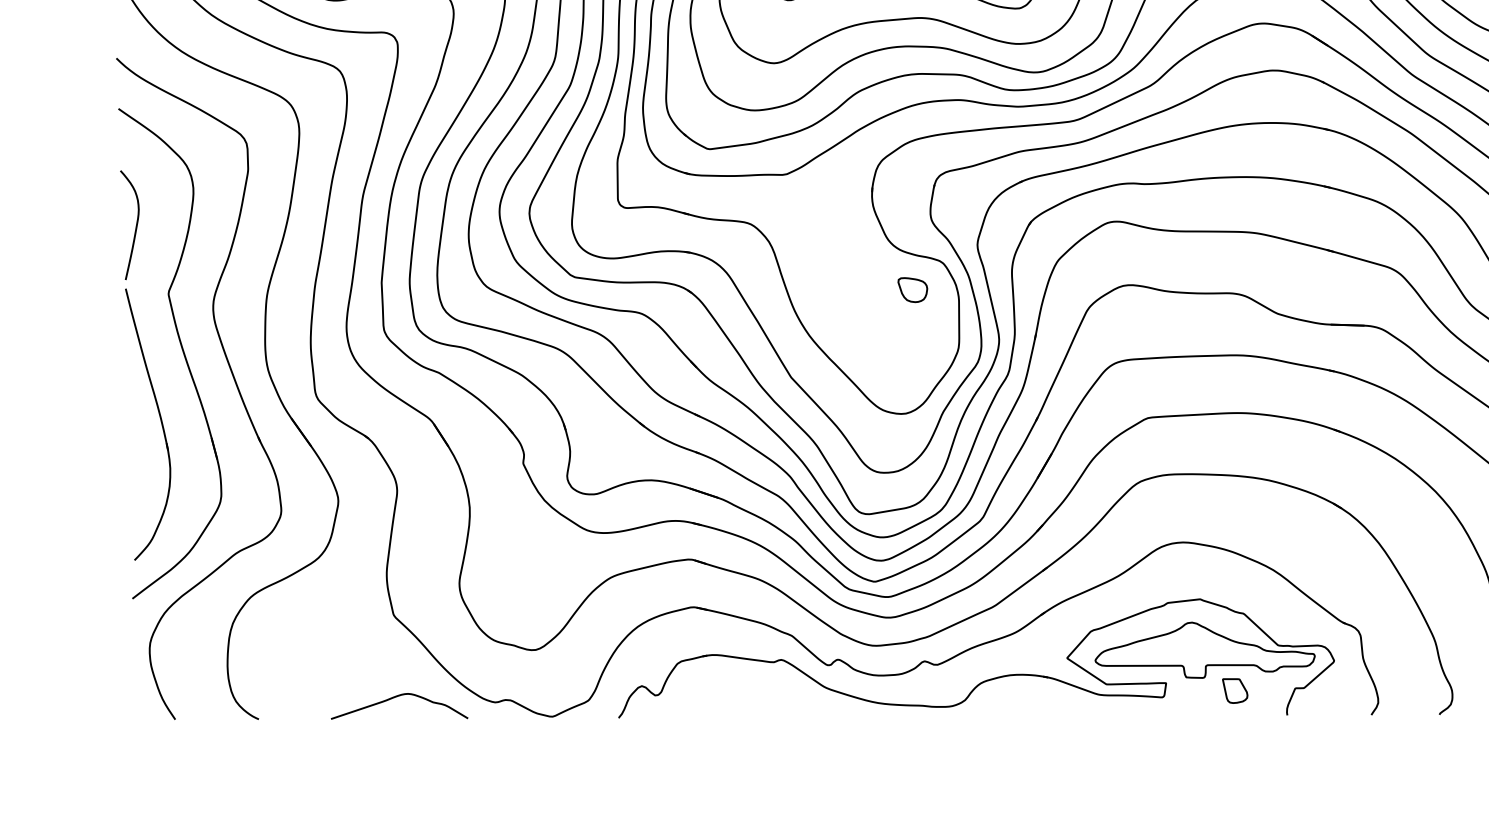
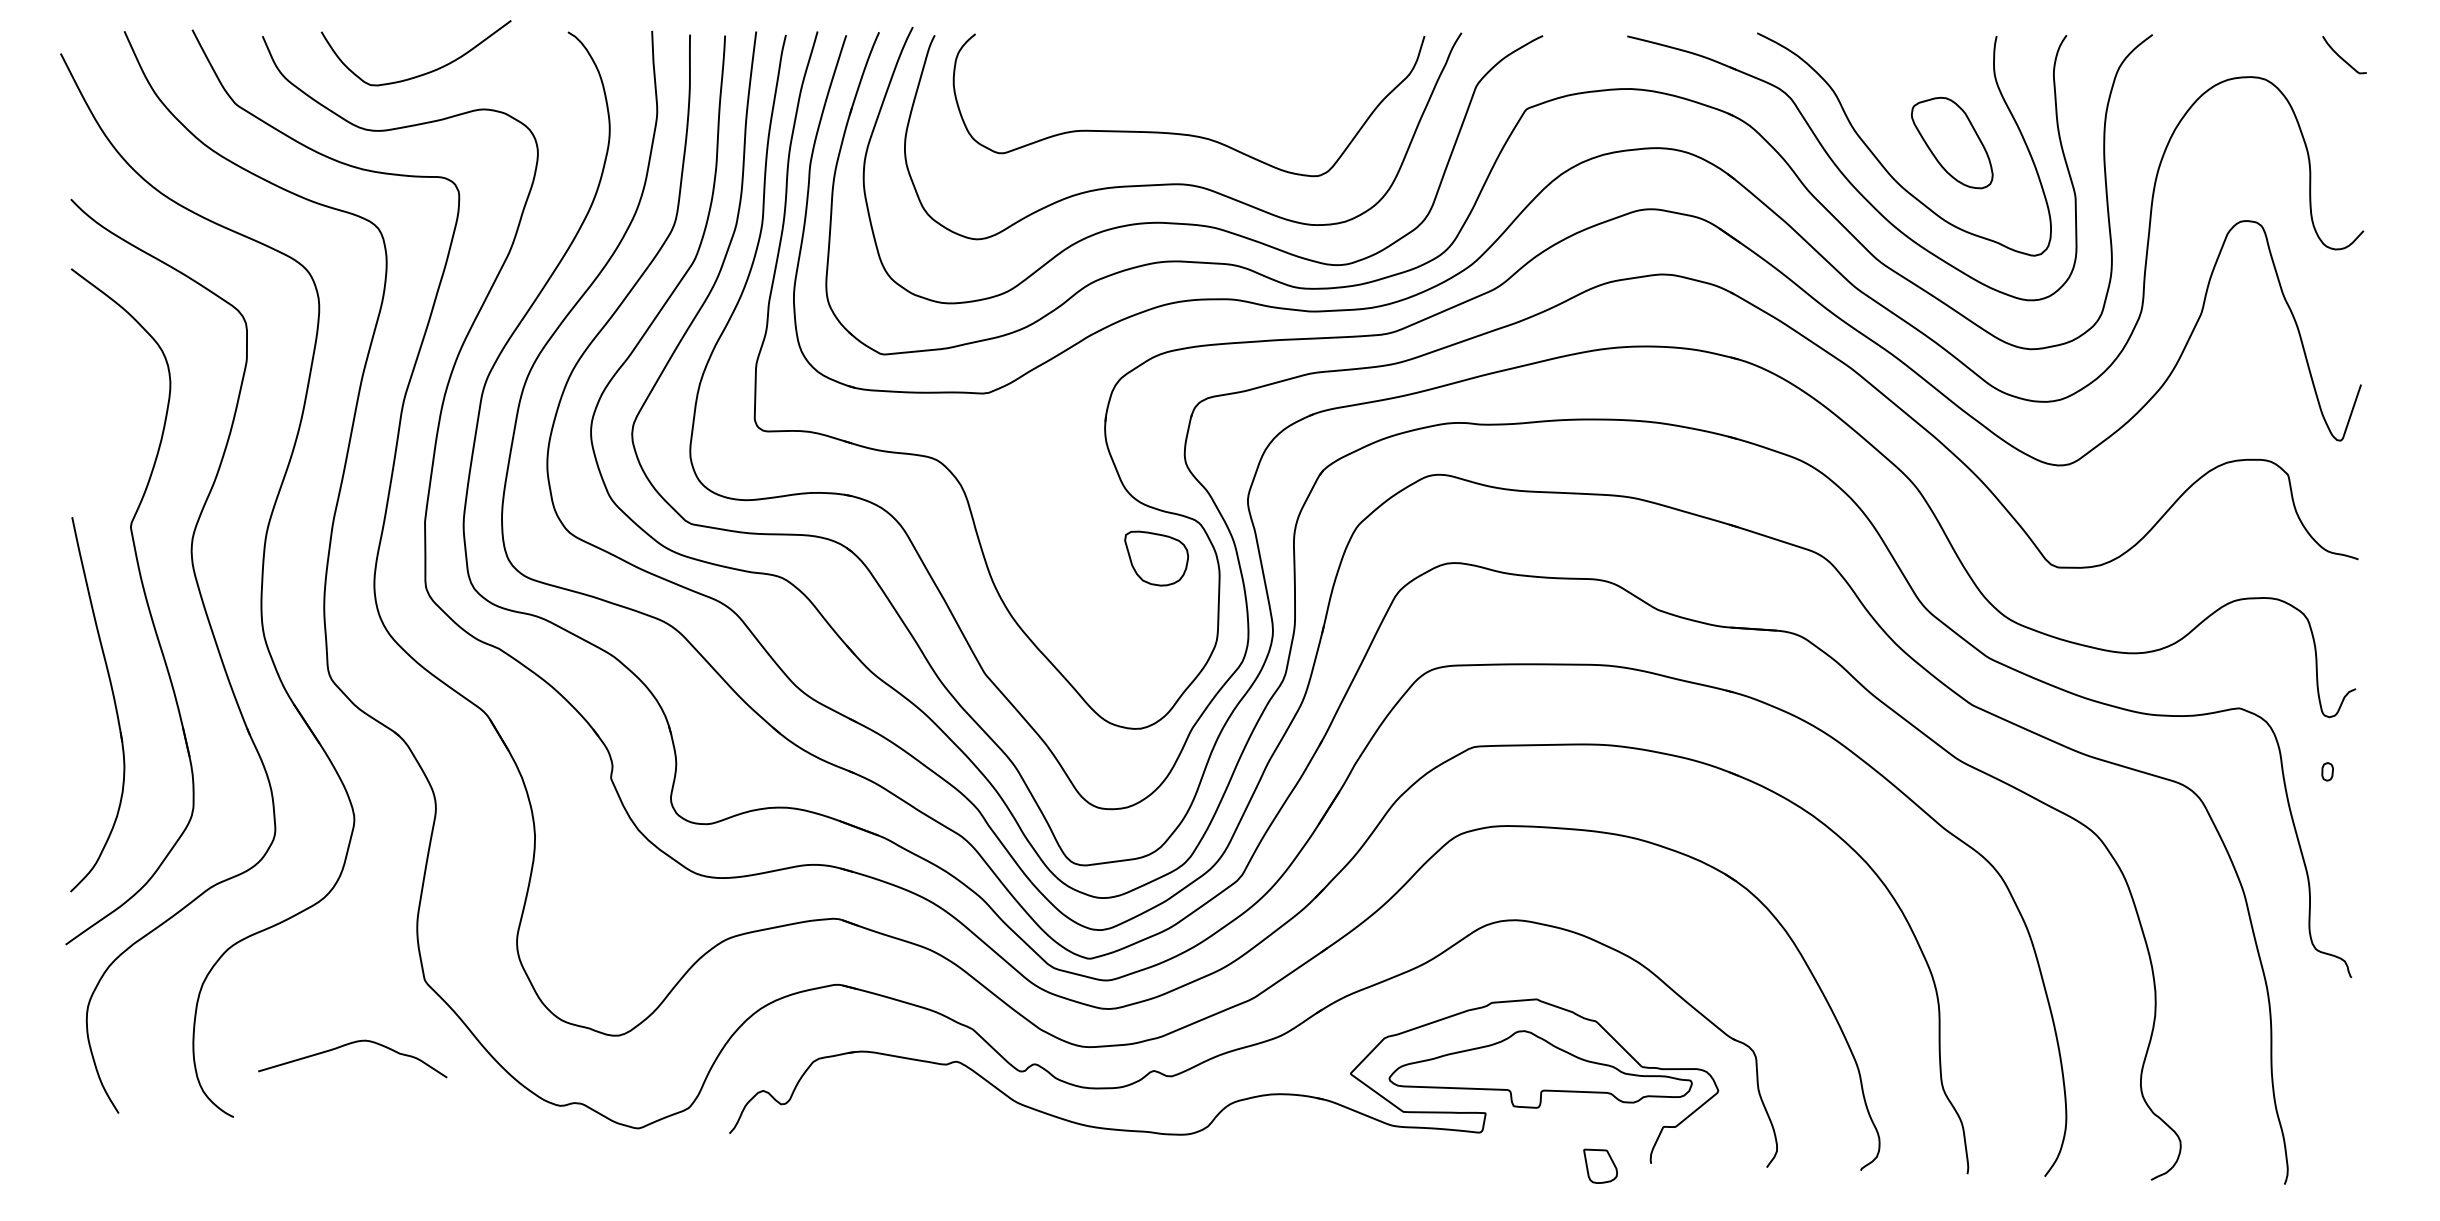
curve: (136, 225) -> (89, 430), removed
part: (912, 289) -> (1156, 558), size x1.6
part: (1235, 690) -> (1600, 1165), moved
curve: (395, 697) -> (347, 1045), moved

